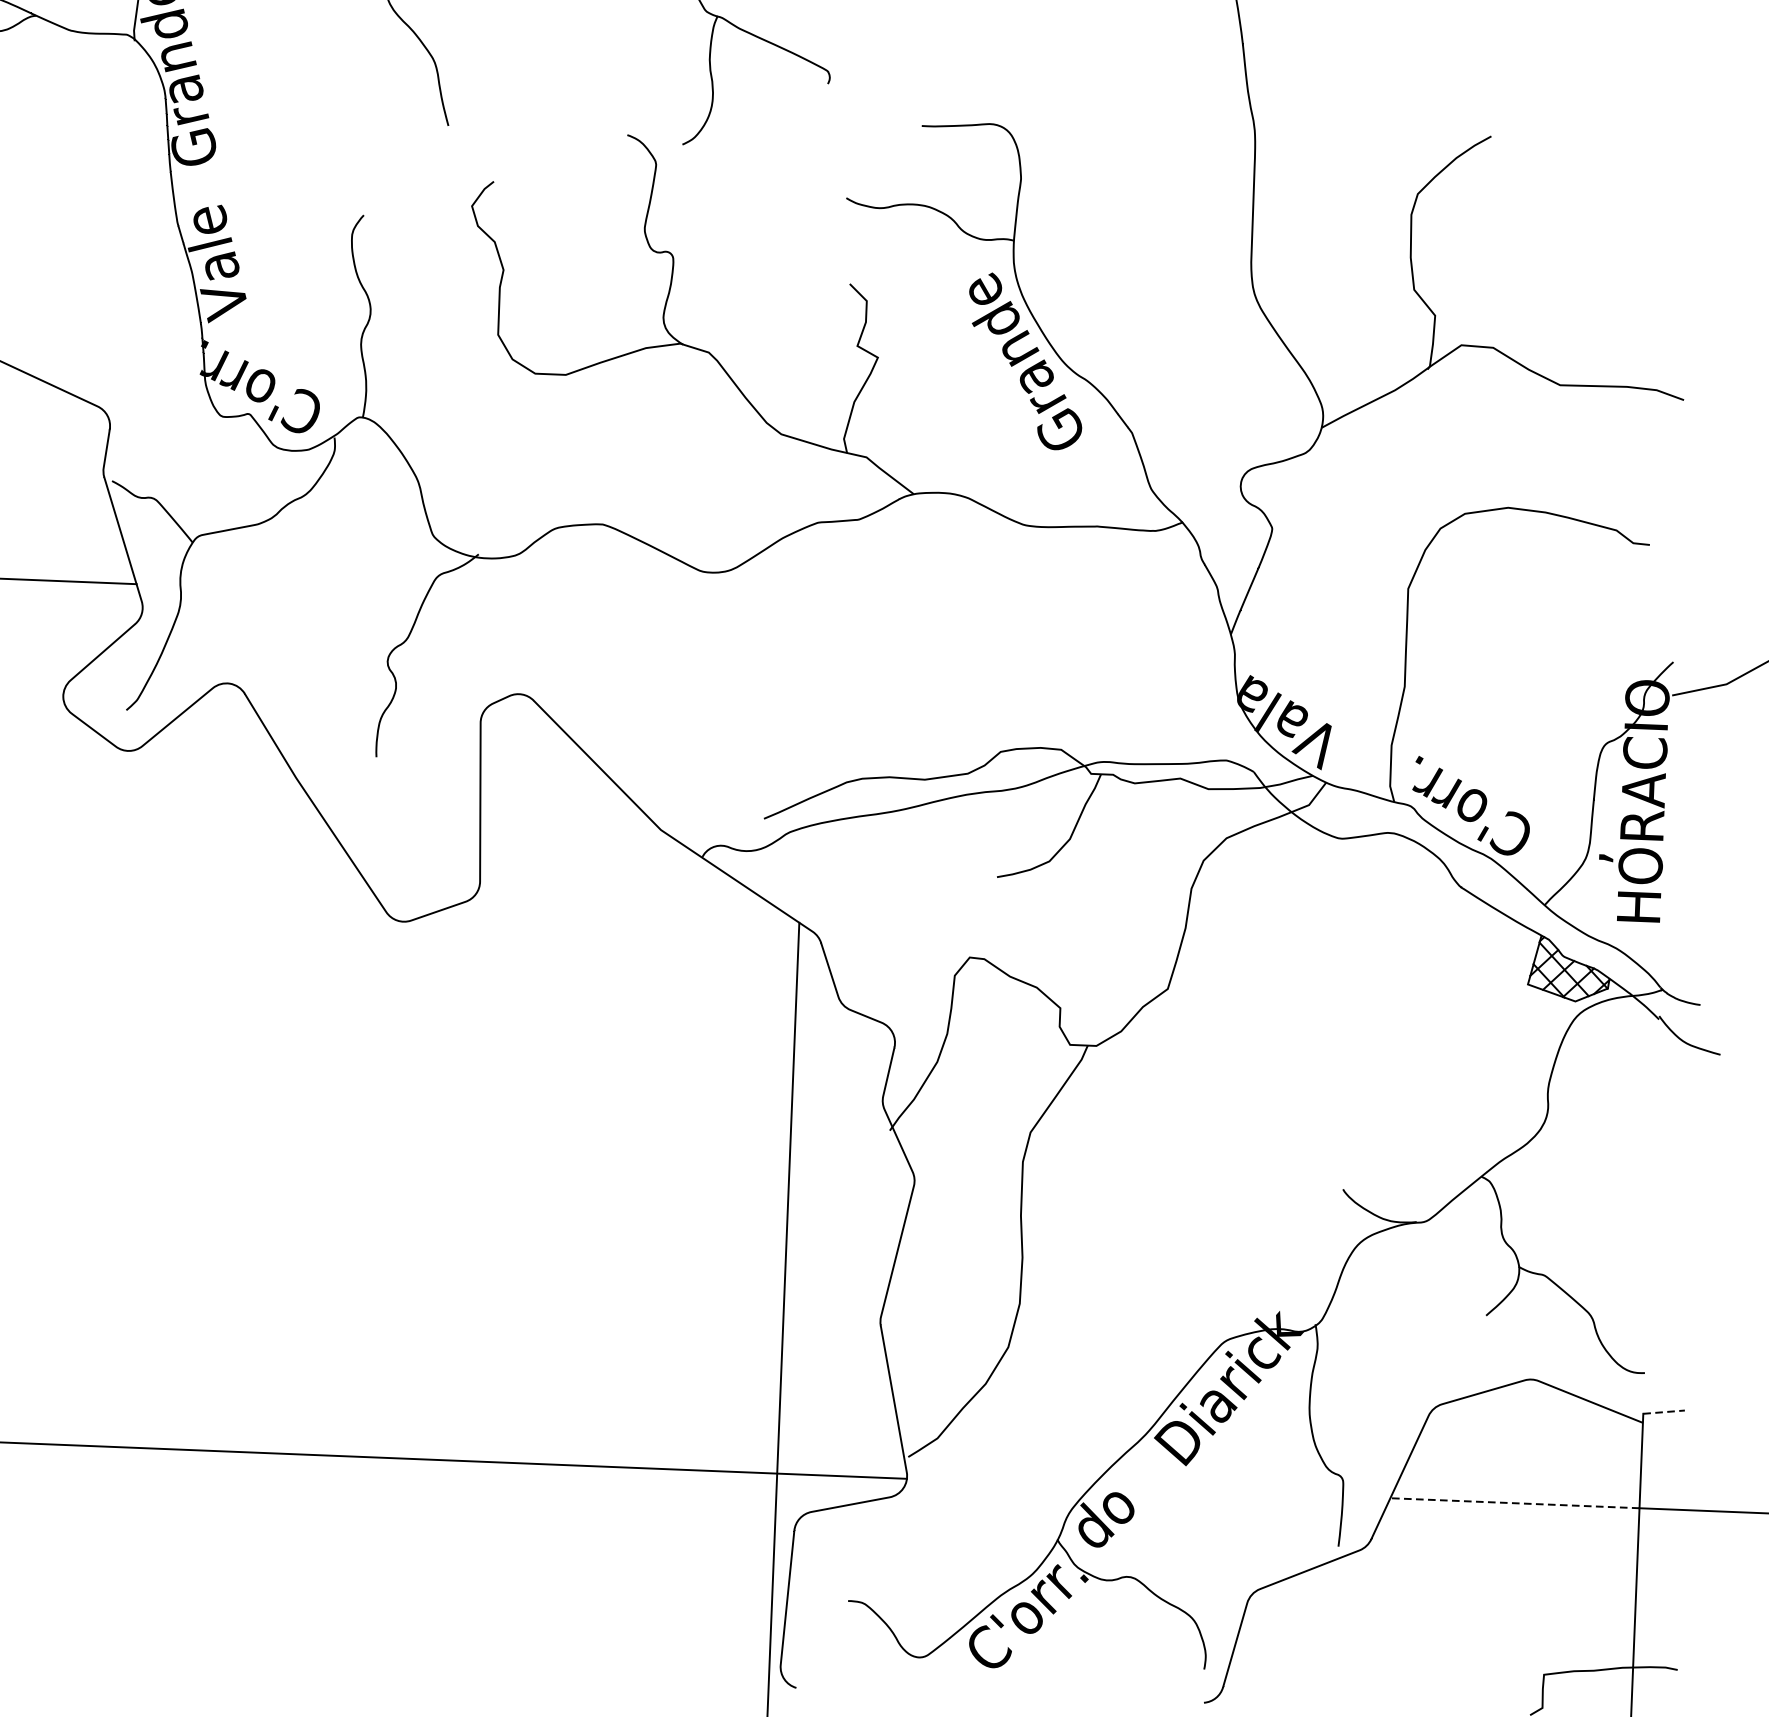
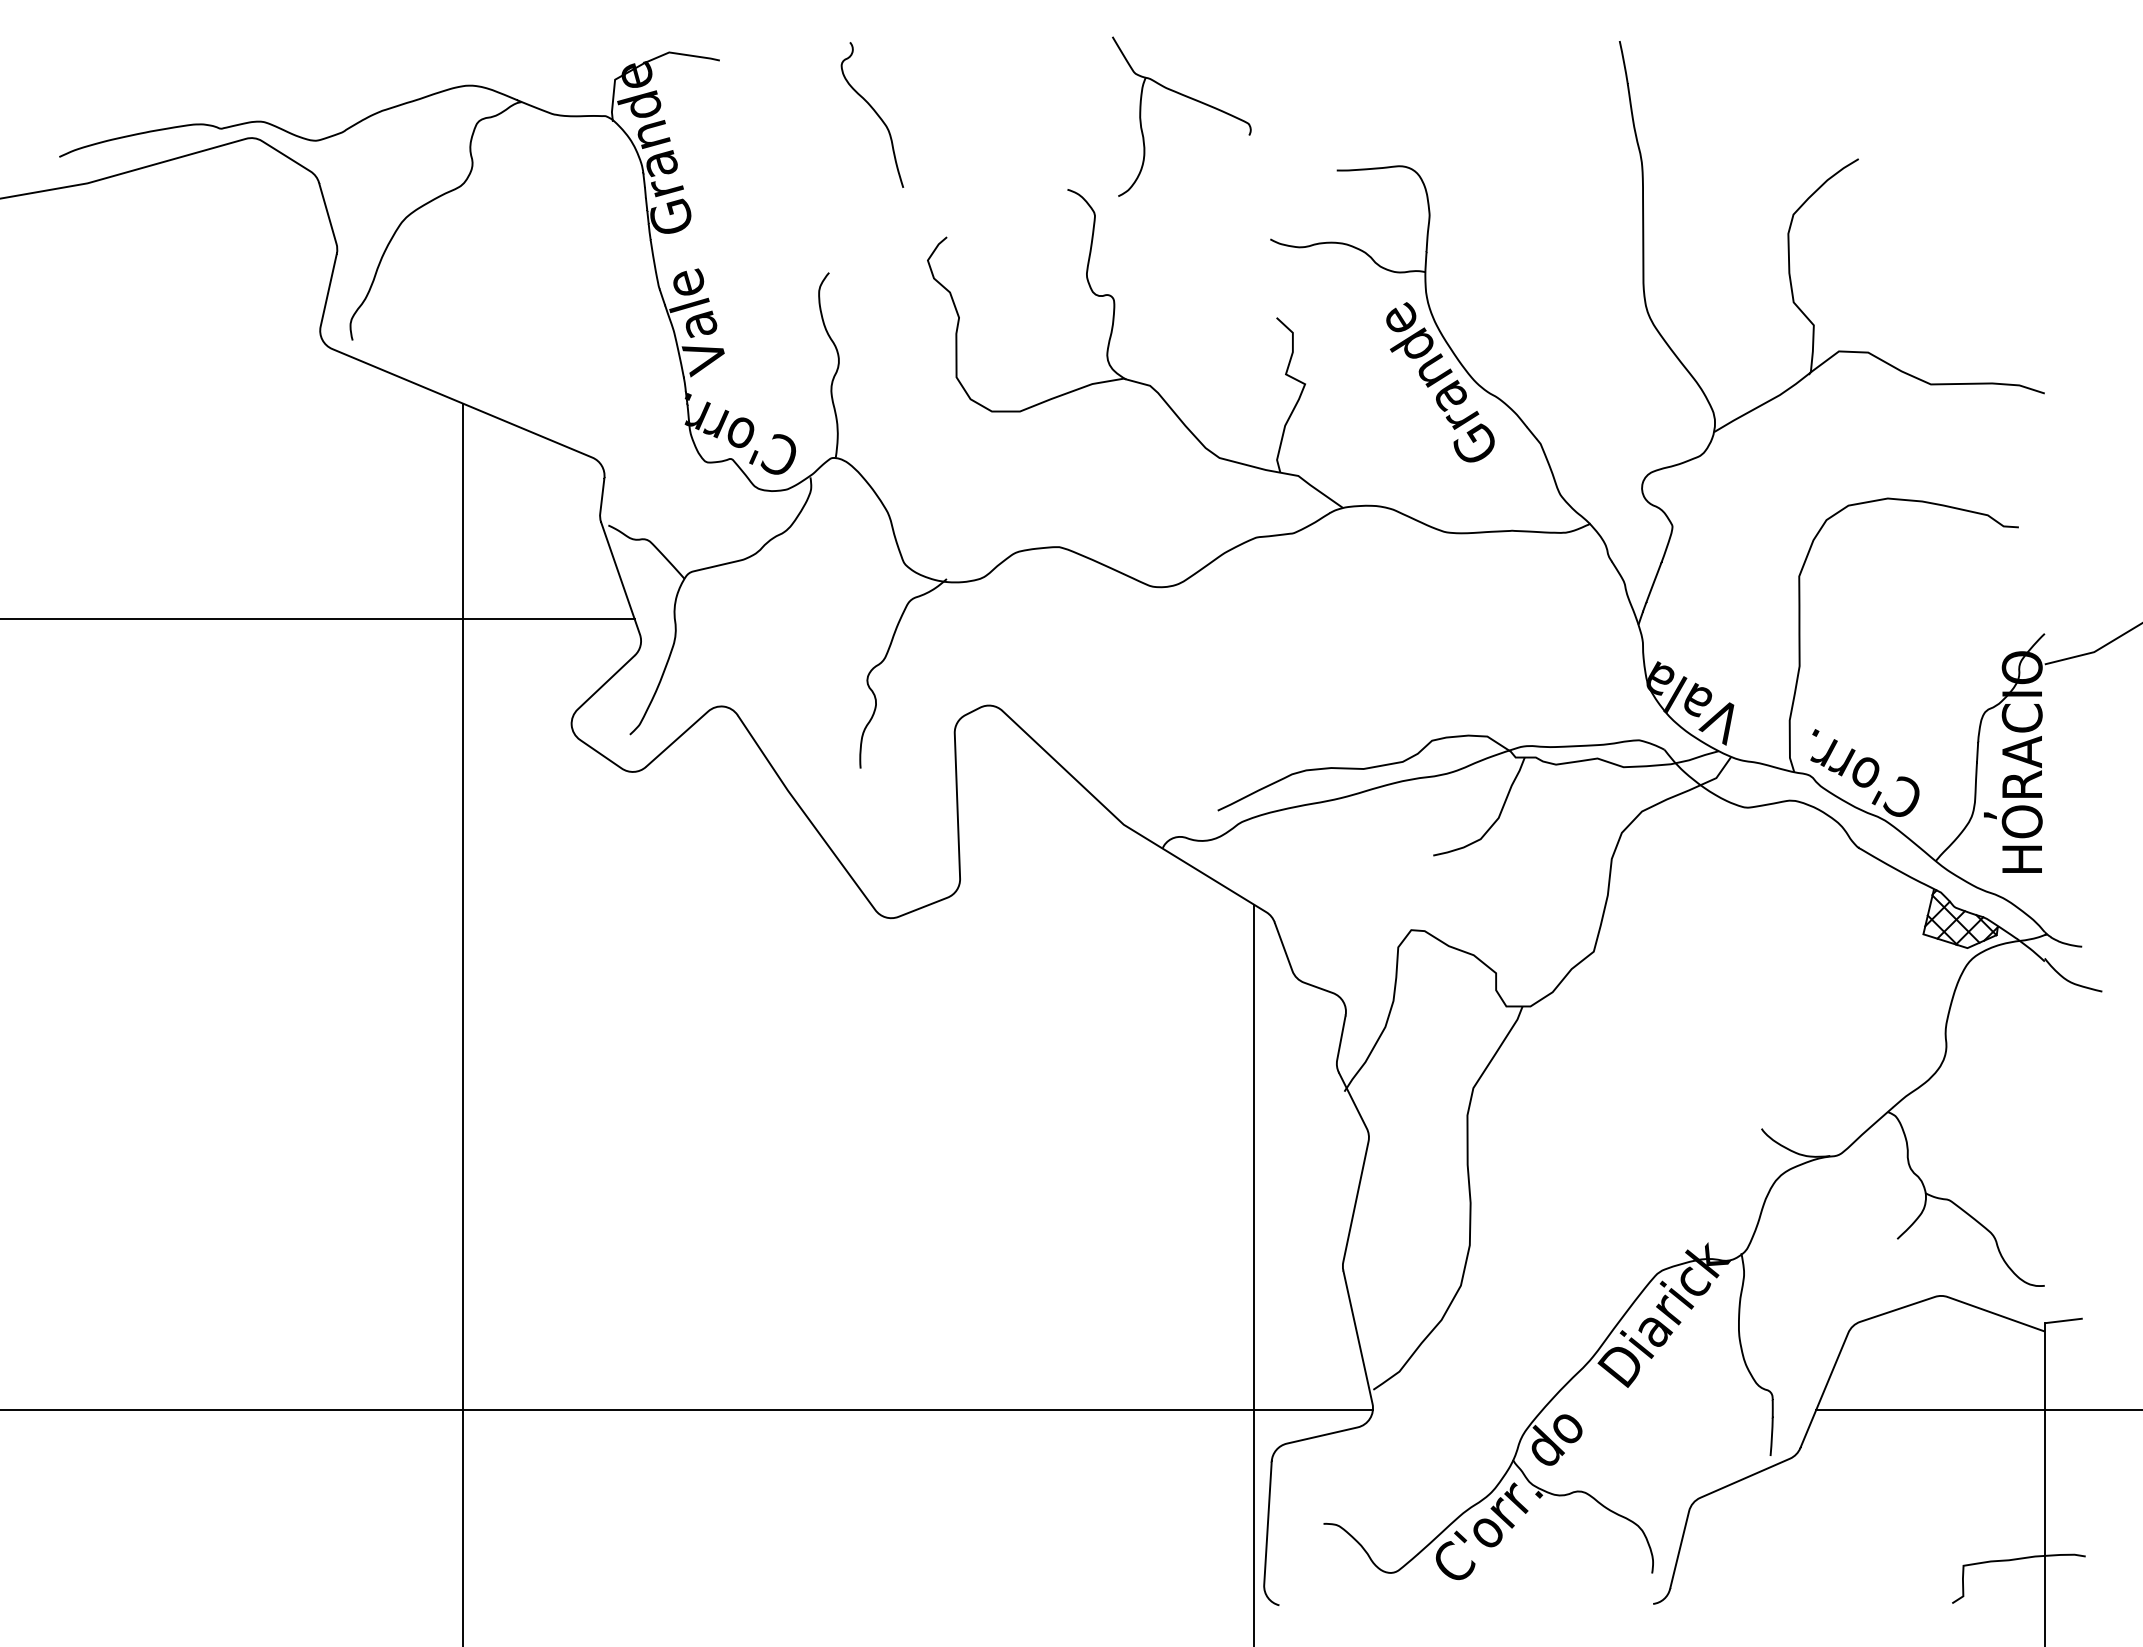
line: (1664, 1411) -> (2064, 1320), dashed -> solid
line: (1514, 1502) -> (1930, 1409), dashed -> solid

